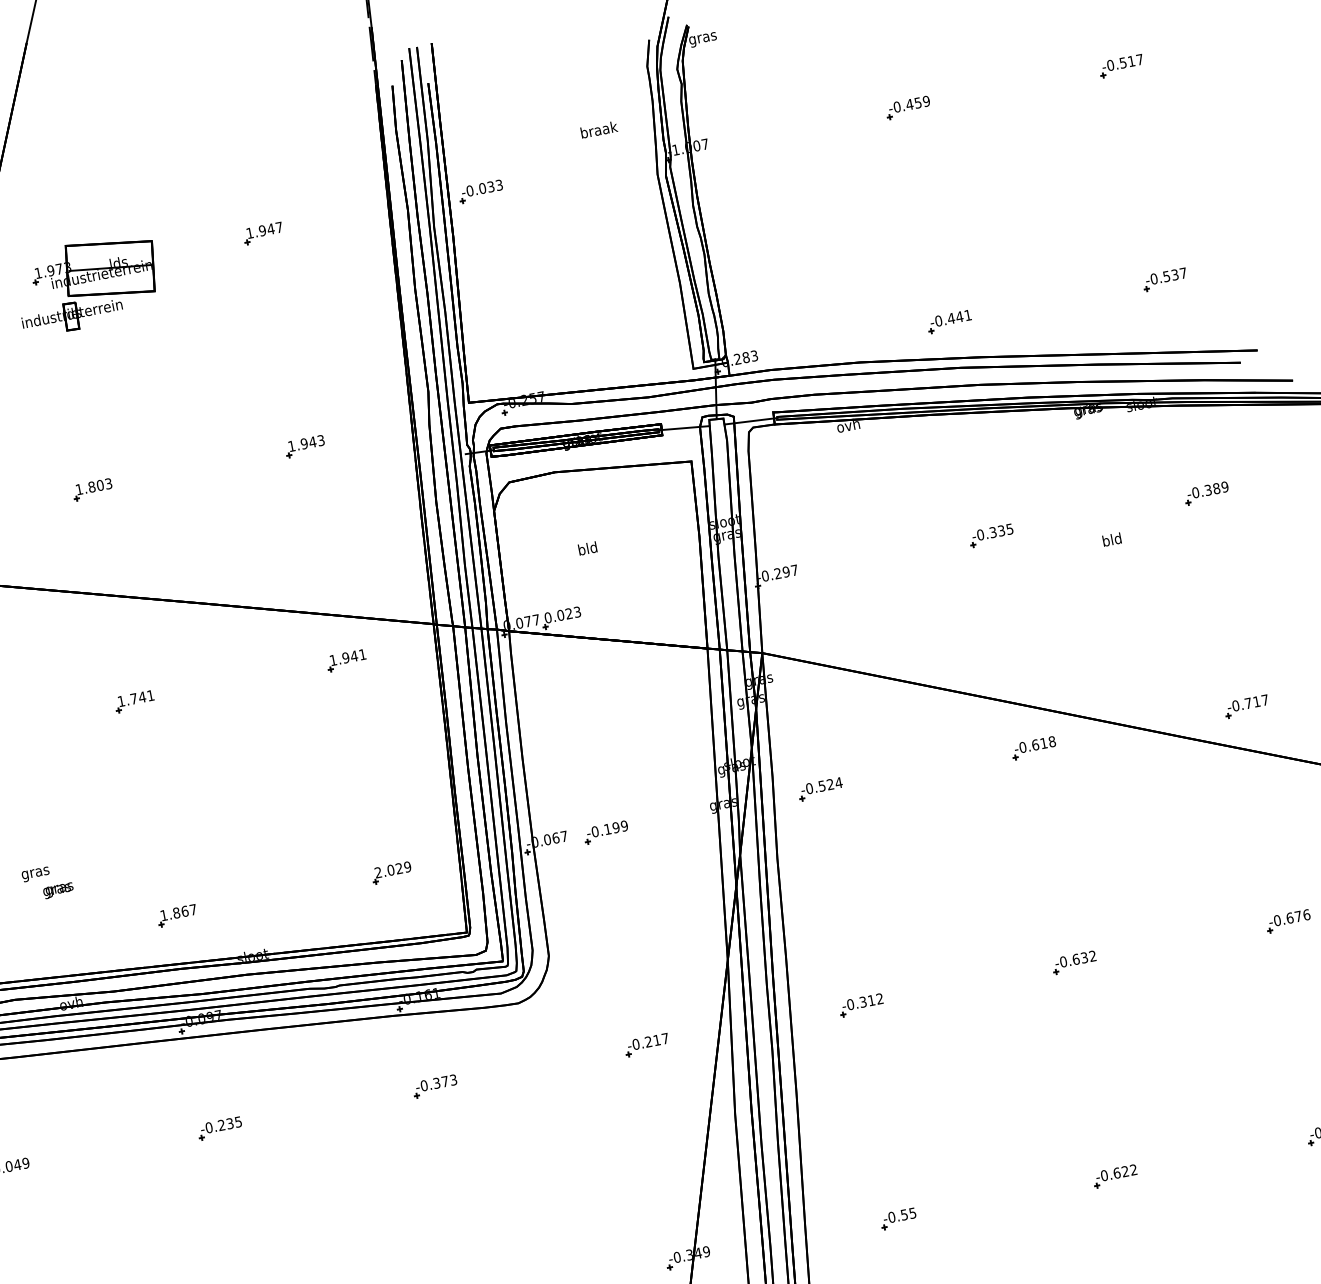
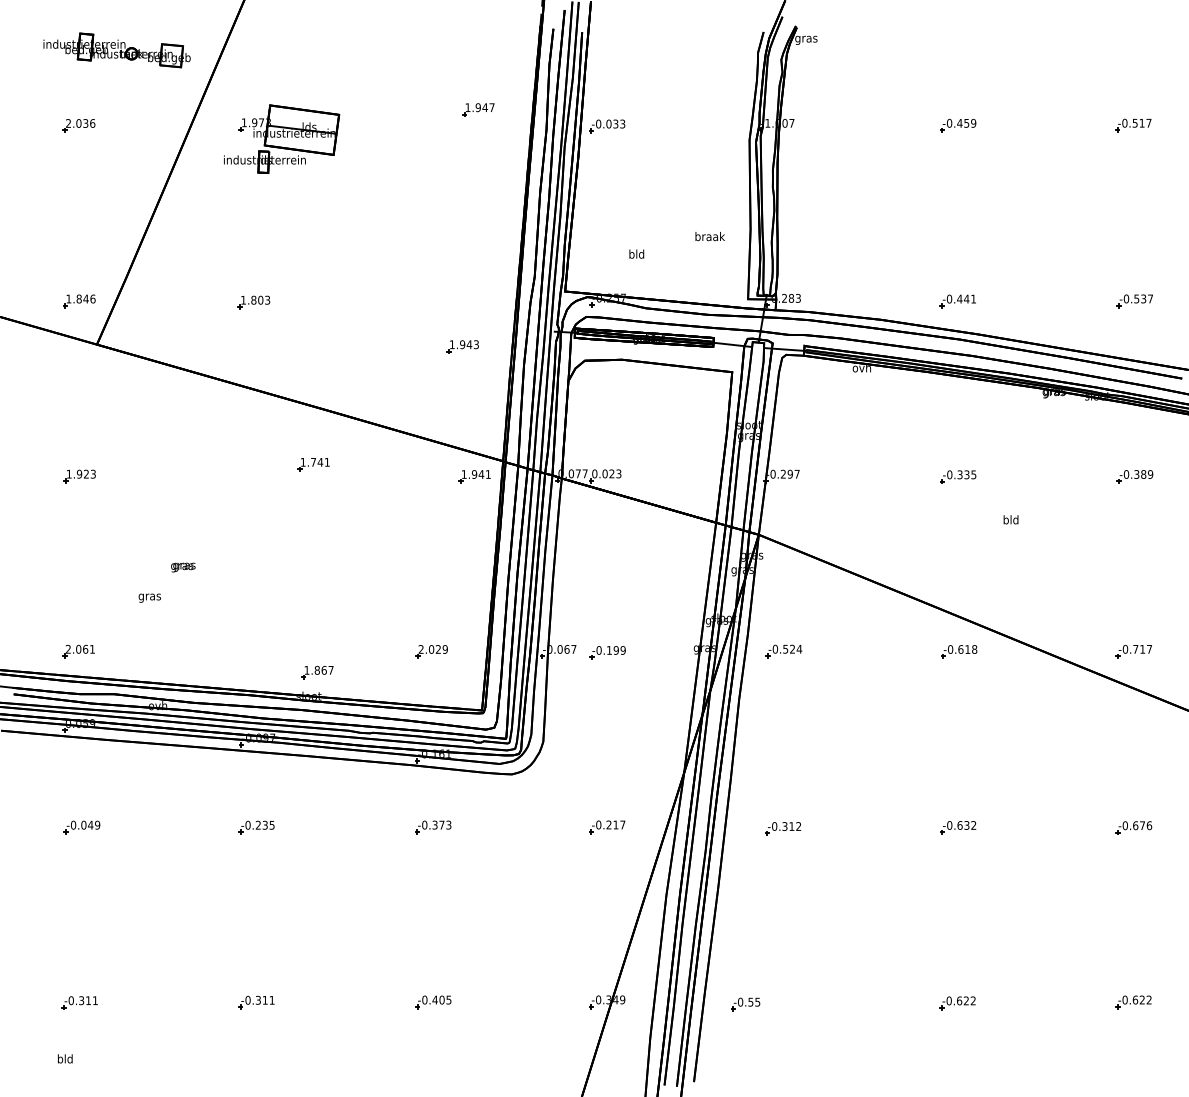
text: (598, 129) -> (709, 236), moved
part: (263, 232) -> (478, 109), moved
part: (304, 446) -> (462, 346), moved
text: (1111, 539) -> (1010, 519), moved
text: (587, 547) -> (636, 253), moved
part: (346, 660) -> (474, 476), moved
part: (134, 701) -> (313, 464), moved
text: (58, 890) -> (183, 567), moved
part: (177, 915) -> (317, 672), moved
part: (898, 1218) -> (745, 1004), moved

